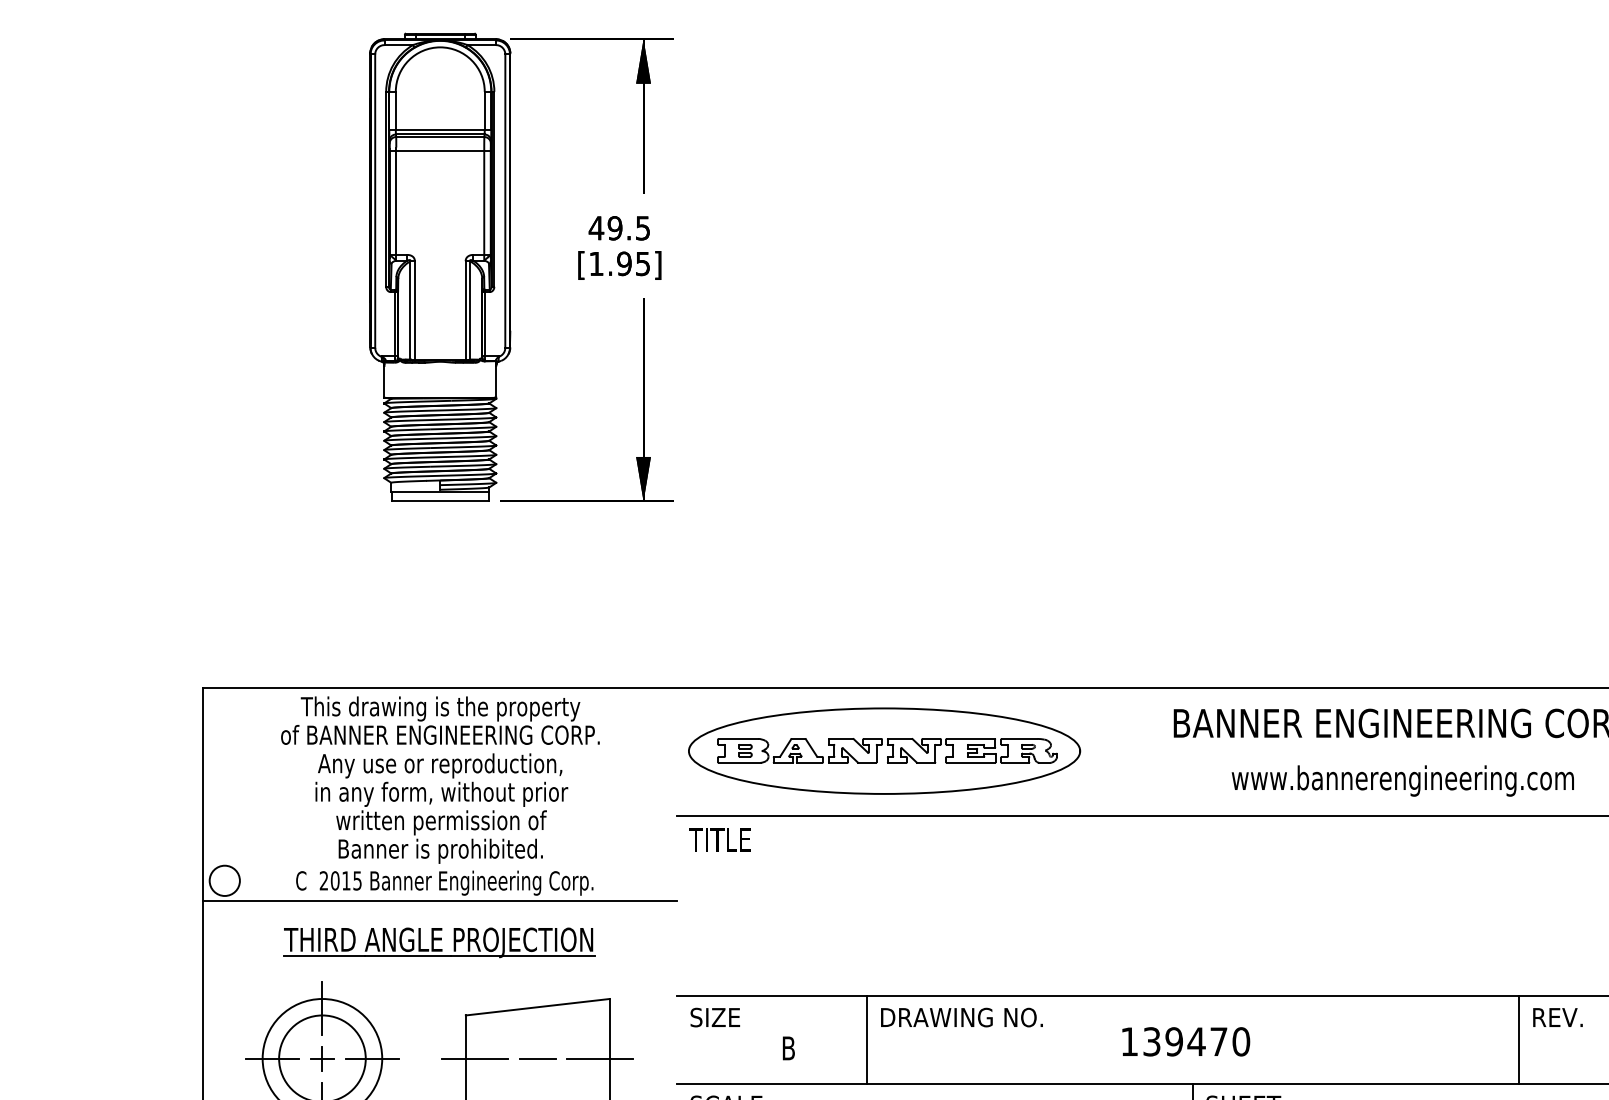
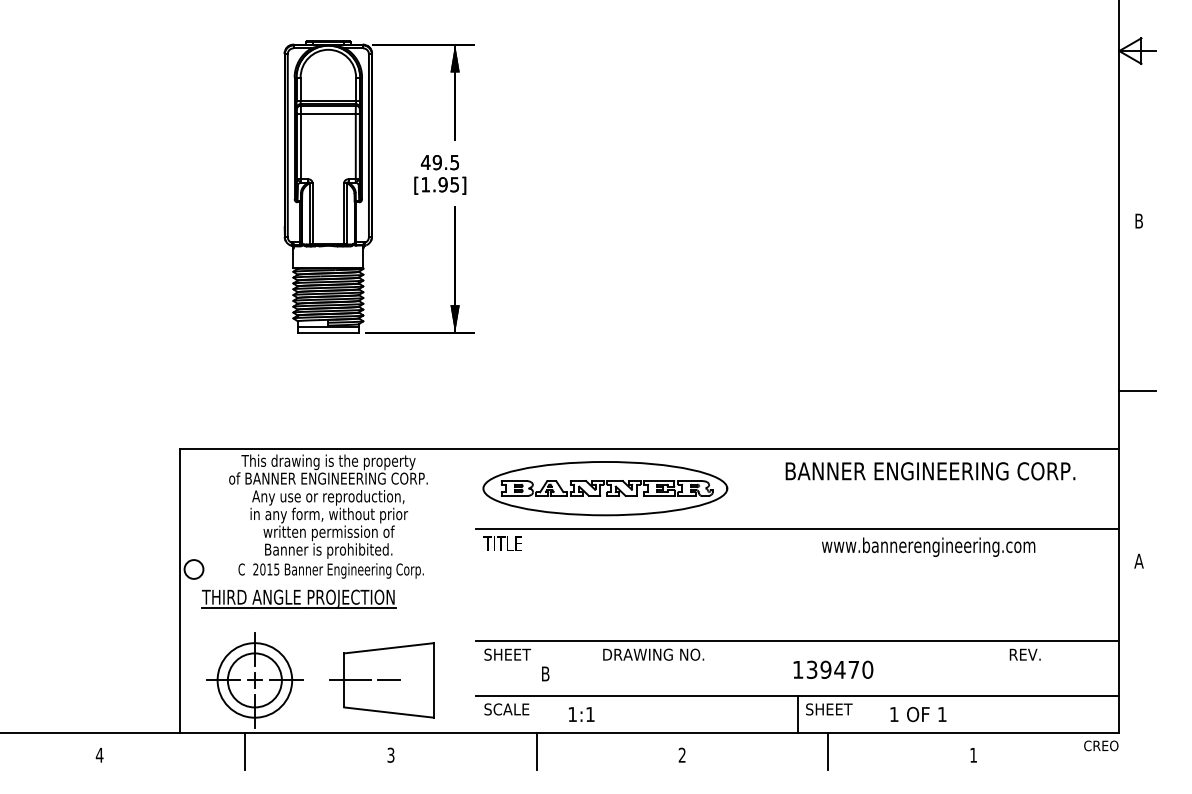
text: (1402, 779) -> (928, 546), moved
line: (440, 901) -> (328, 582), removed
part: (438, 941) -> (298, 598), moved
text: (737, 1017) -> (513, 654), SIZE -> SHEET
line: (867, 1039) -> (594, 668), removed
line: (1518, 1039) -> (1000, 668), removed
text: (1186, 1041) -> (833, 669), moved
line: (599, 1058) -> (427, 680), removed

